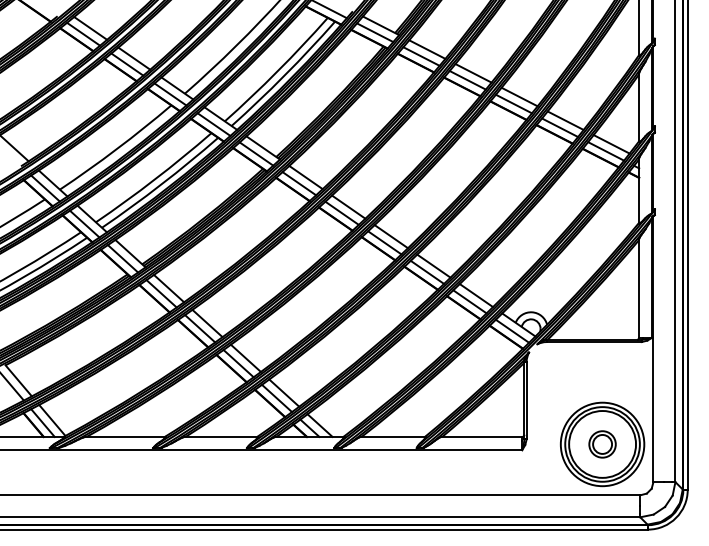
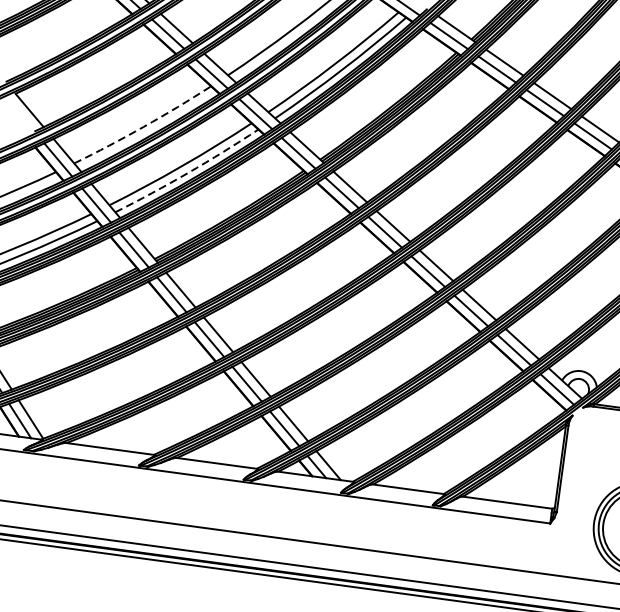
arc: (116, 149) -> (143, 127), solid -> dashed
arc: (161, 184) -> (188, 172), solid -> dashed

